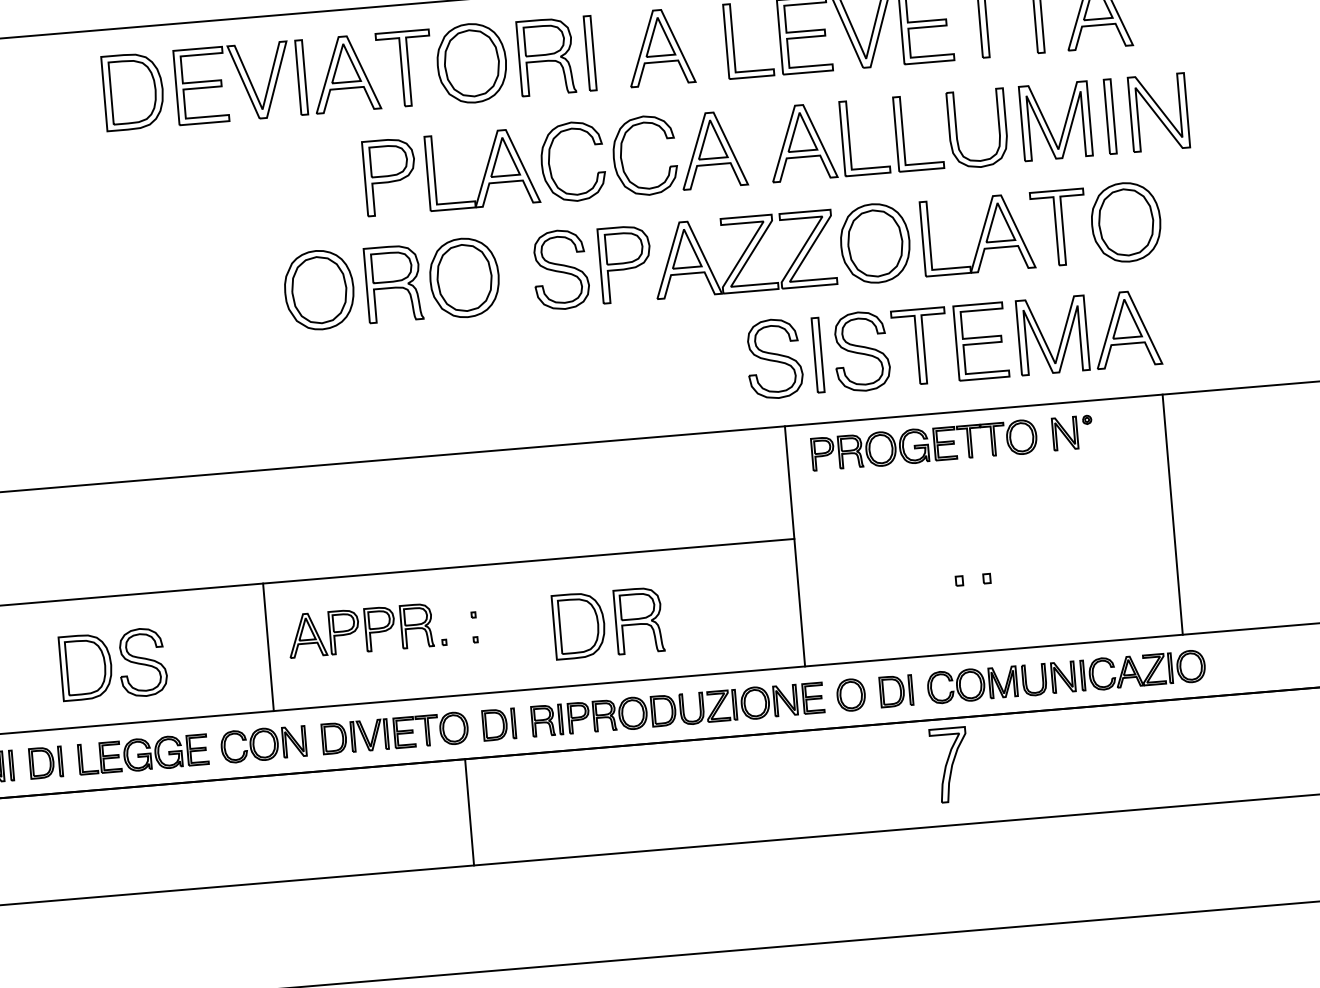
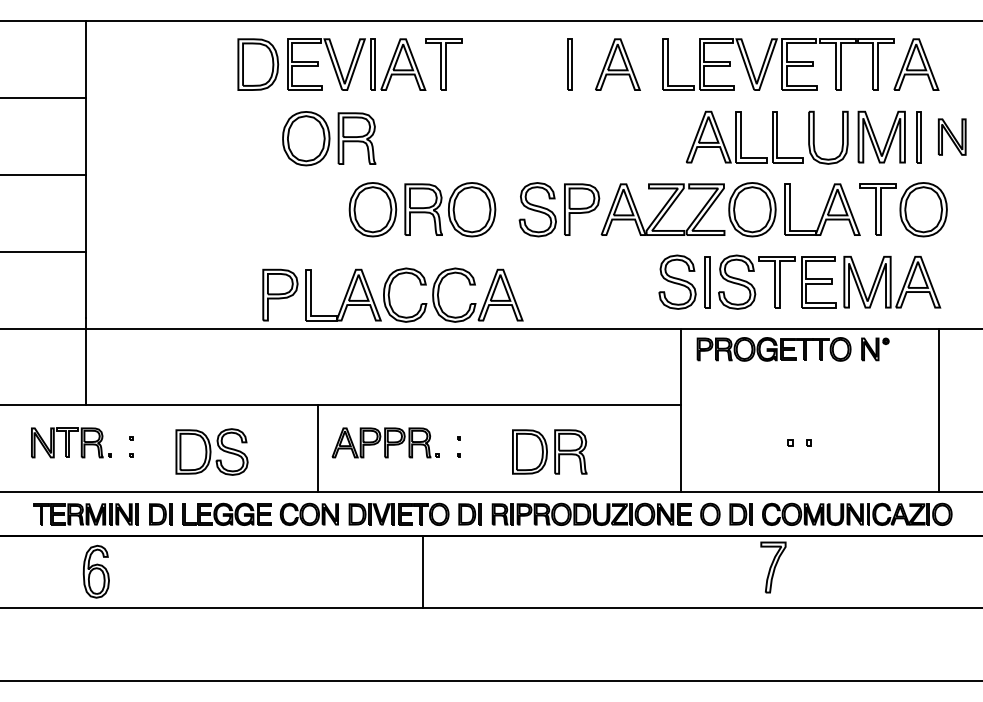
part: (505, 60) -> (329, 138), moved
part: (1159, 111) -> (952, 136), size x0.7
part: (554, 162) -> (392, 294), moved
line: (470, 811) -> (423, 571), moved

